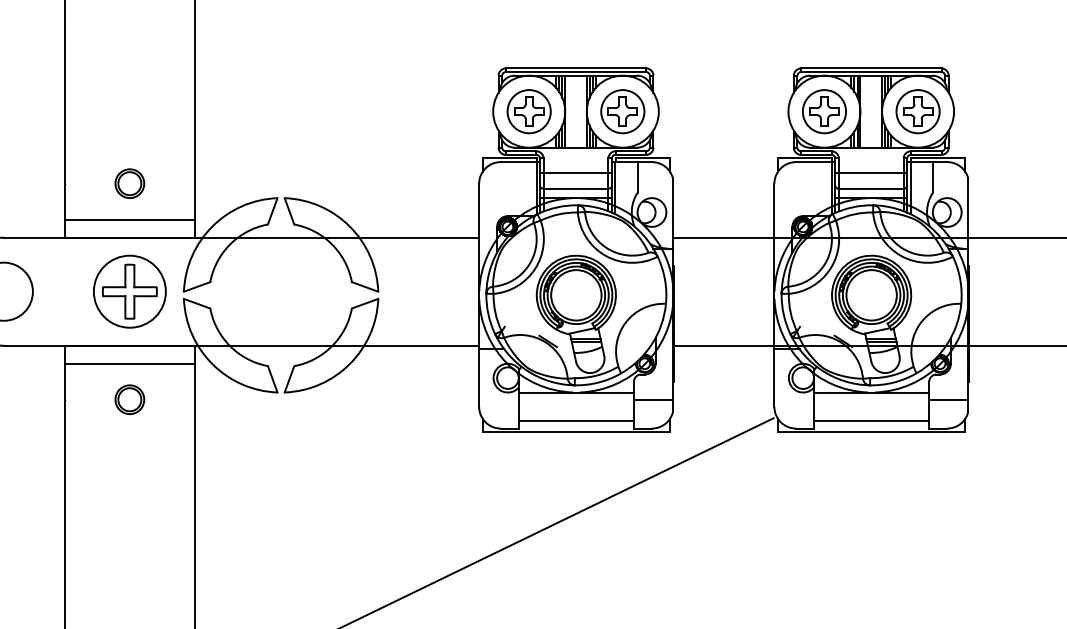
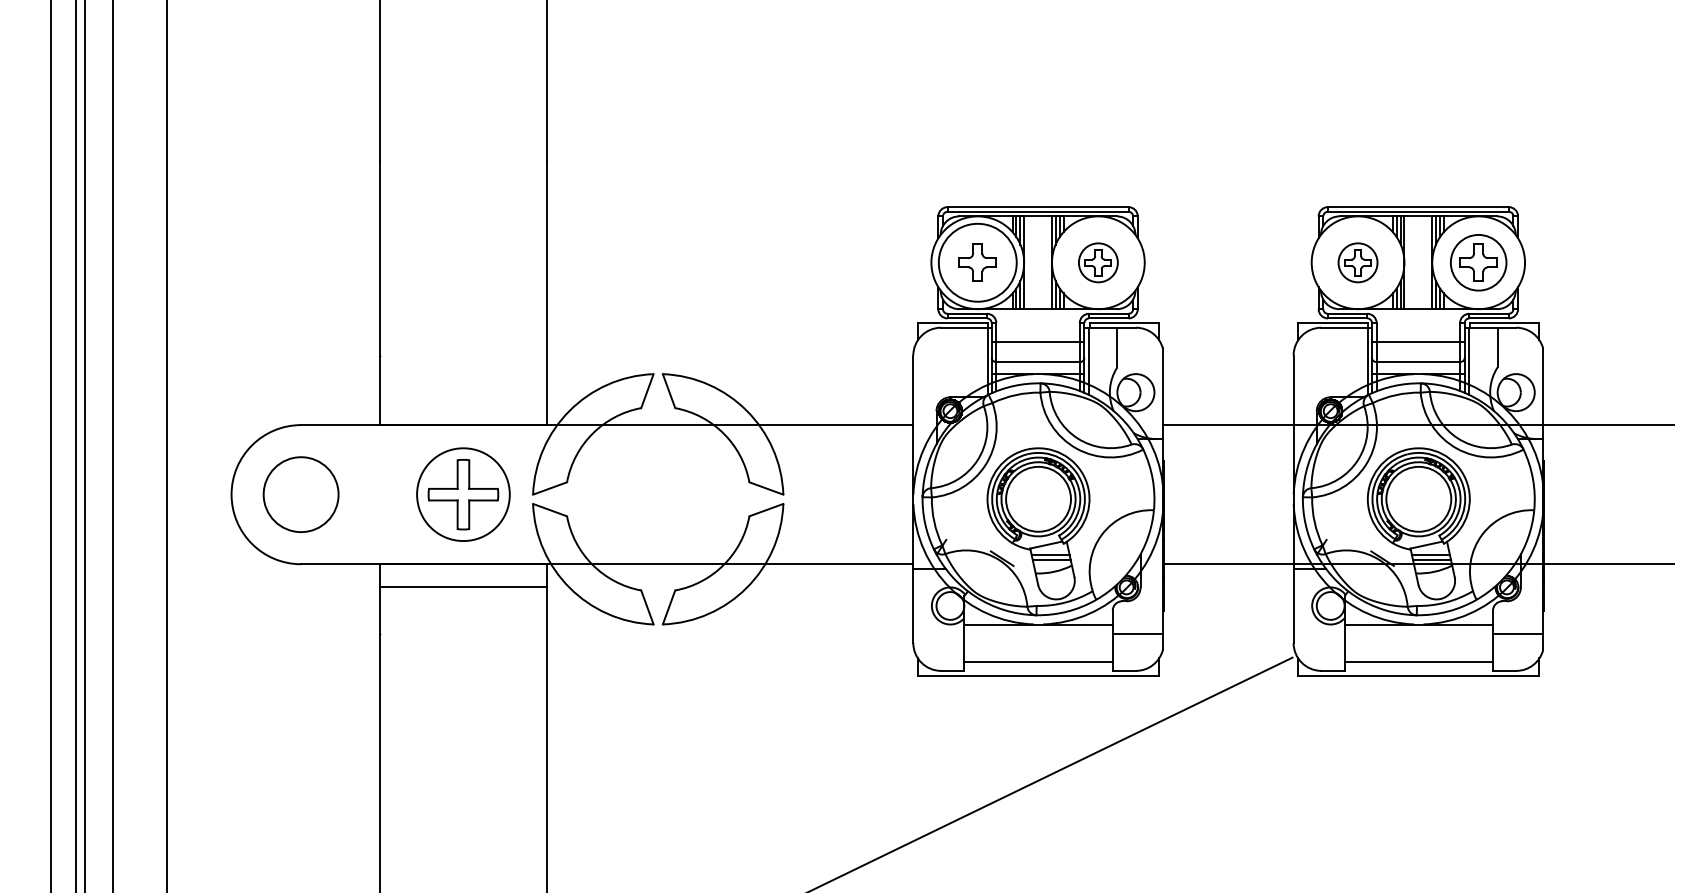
circle: (528, 111) -> (977, 262), size x1.4
part: (622, 111) -> (1098, 262), size x0.7
part: (824, 111) -> (1357, 262), size x0.7
part: (129, 183) -> (463, 355), removed
line: (129, 219) -> (462, 401), removed
part: (129, 399) -> (463, 633), removed

